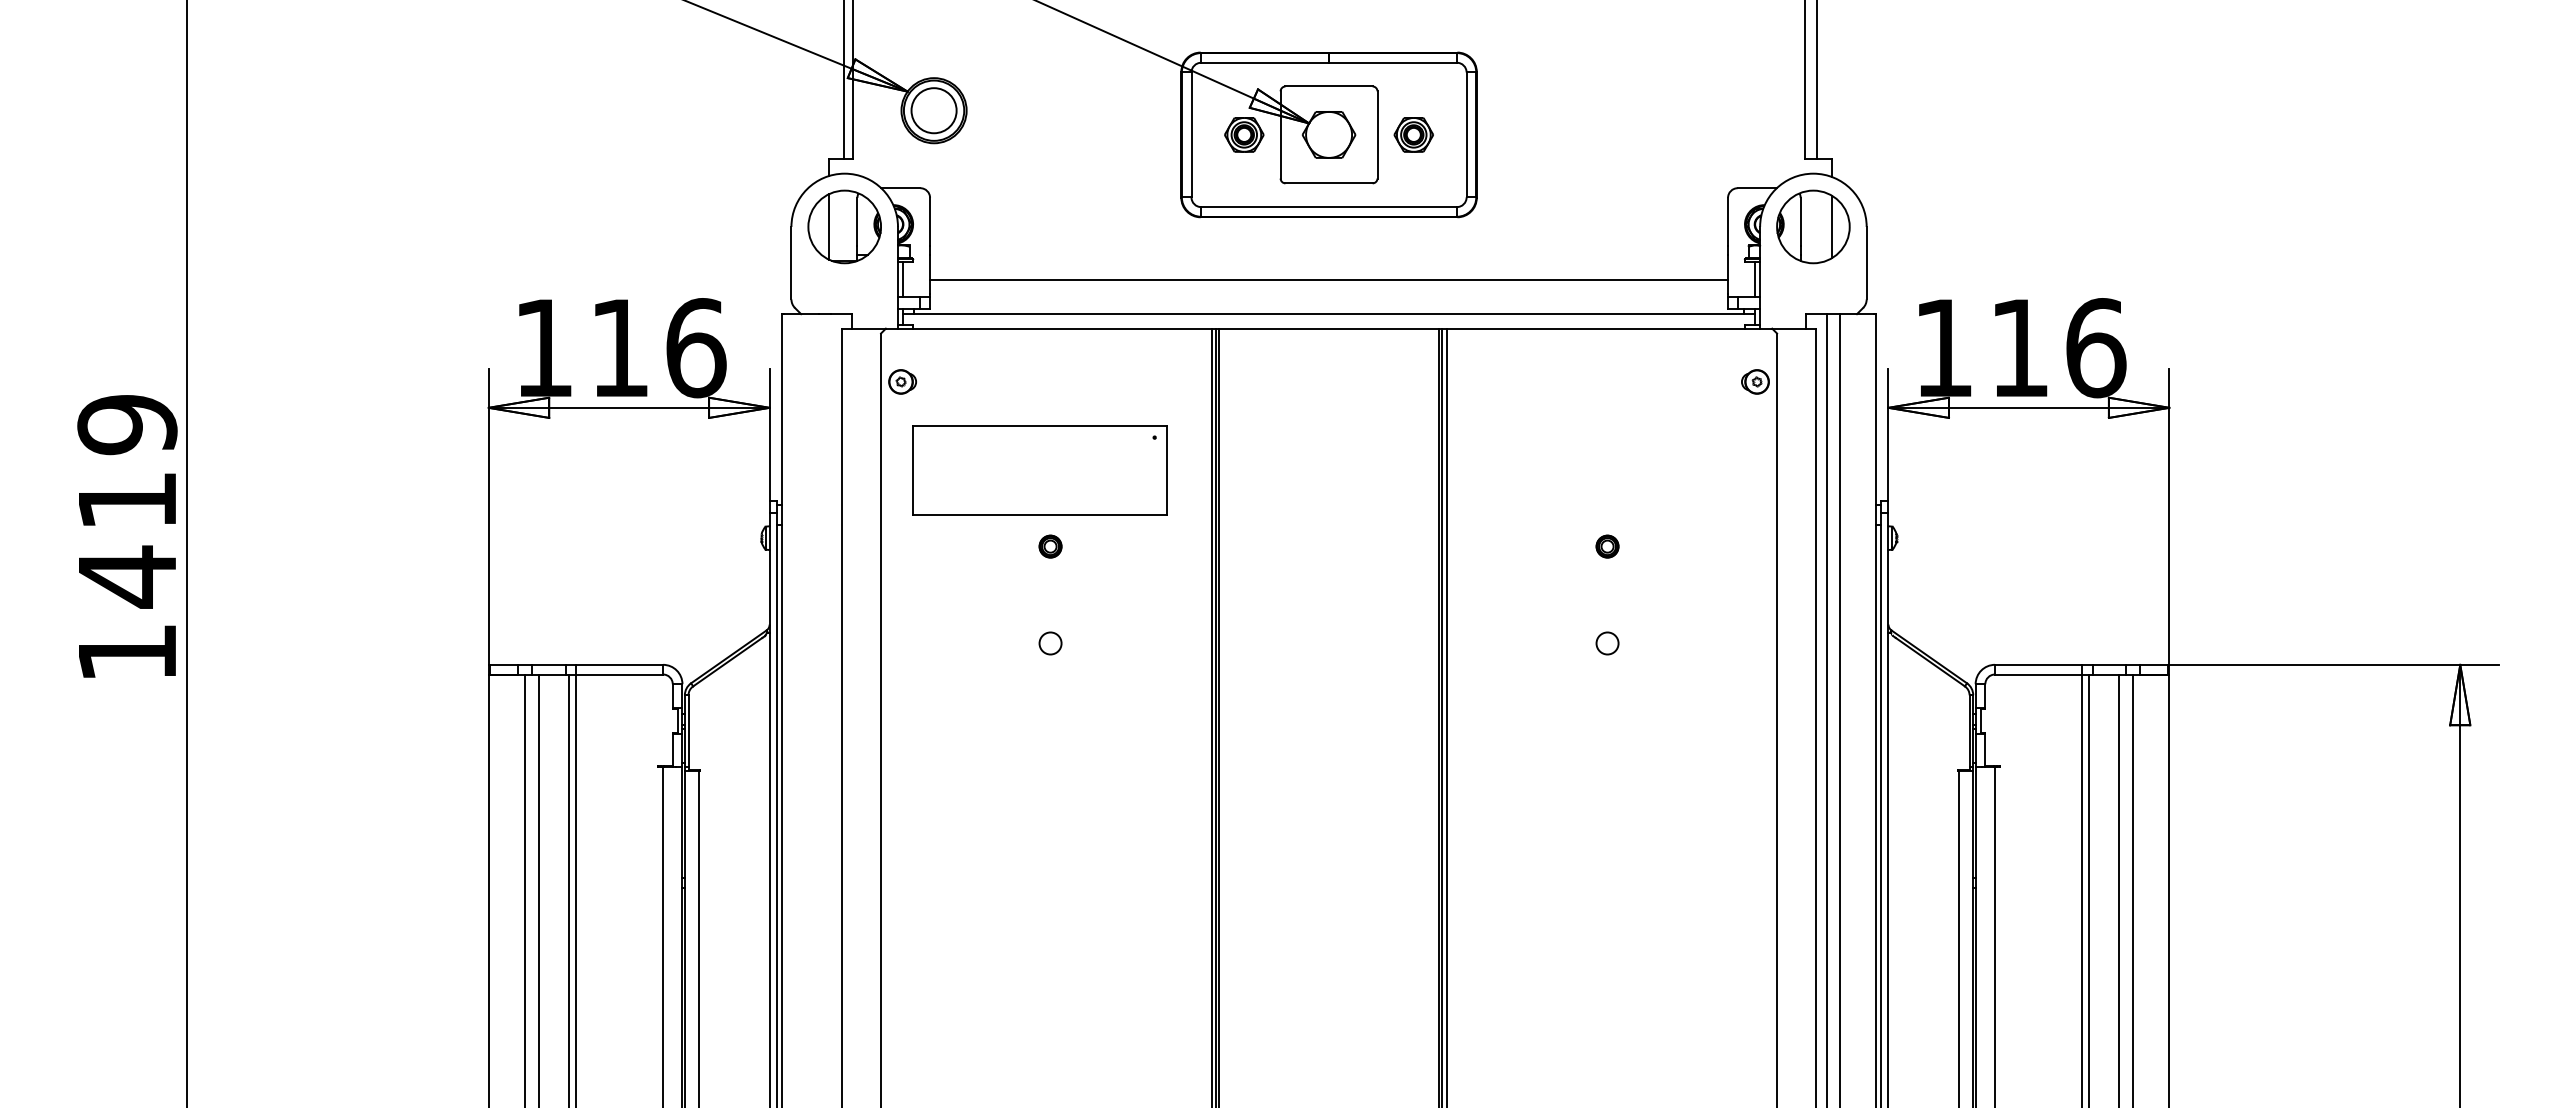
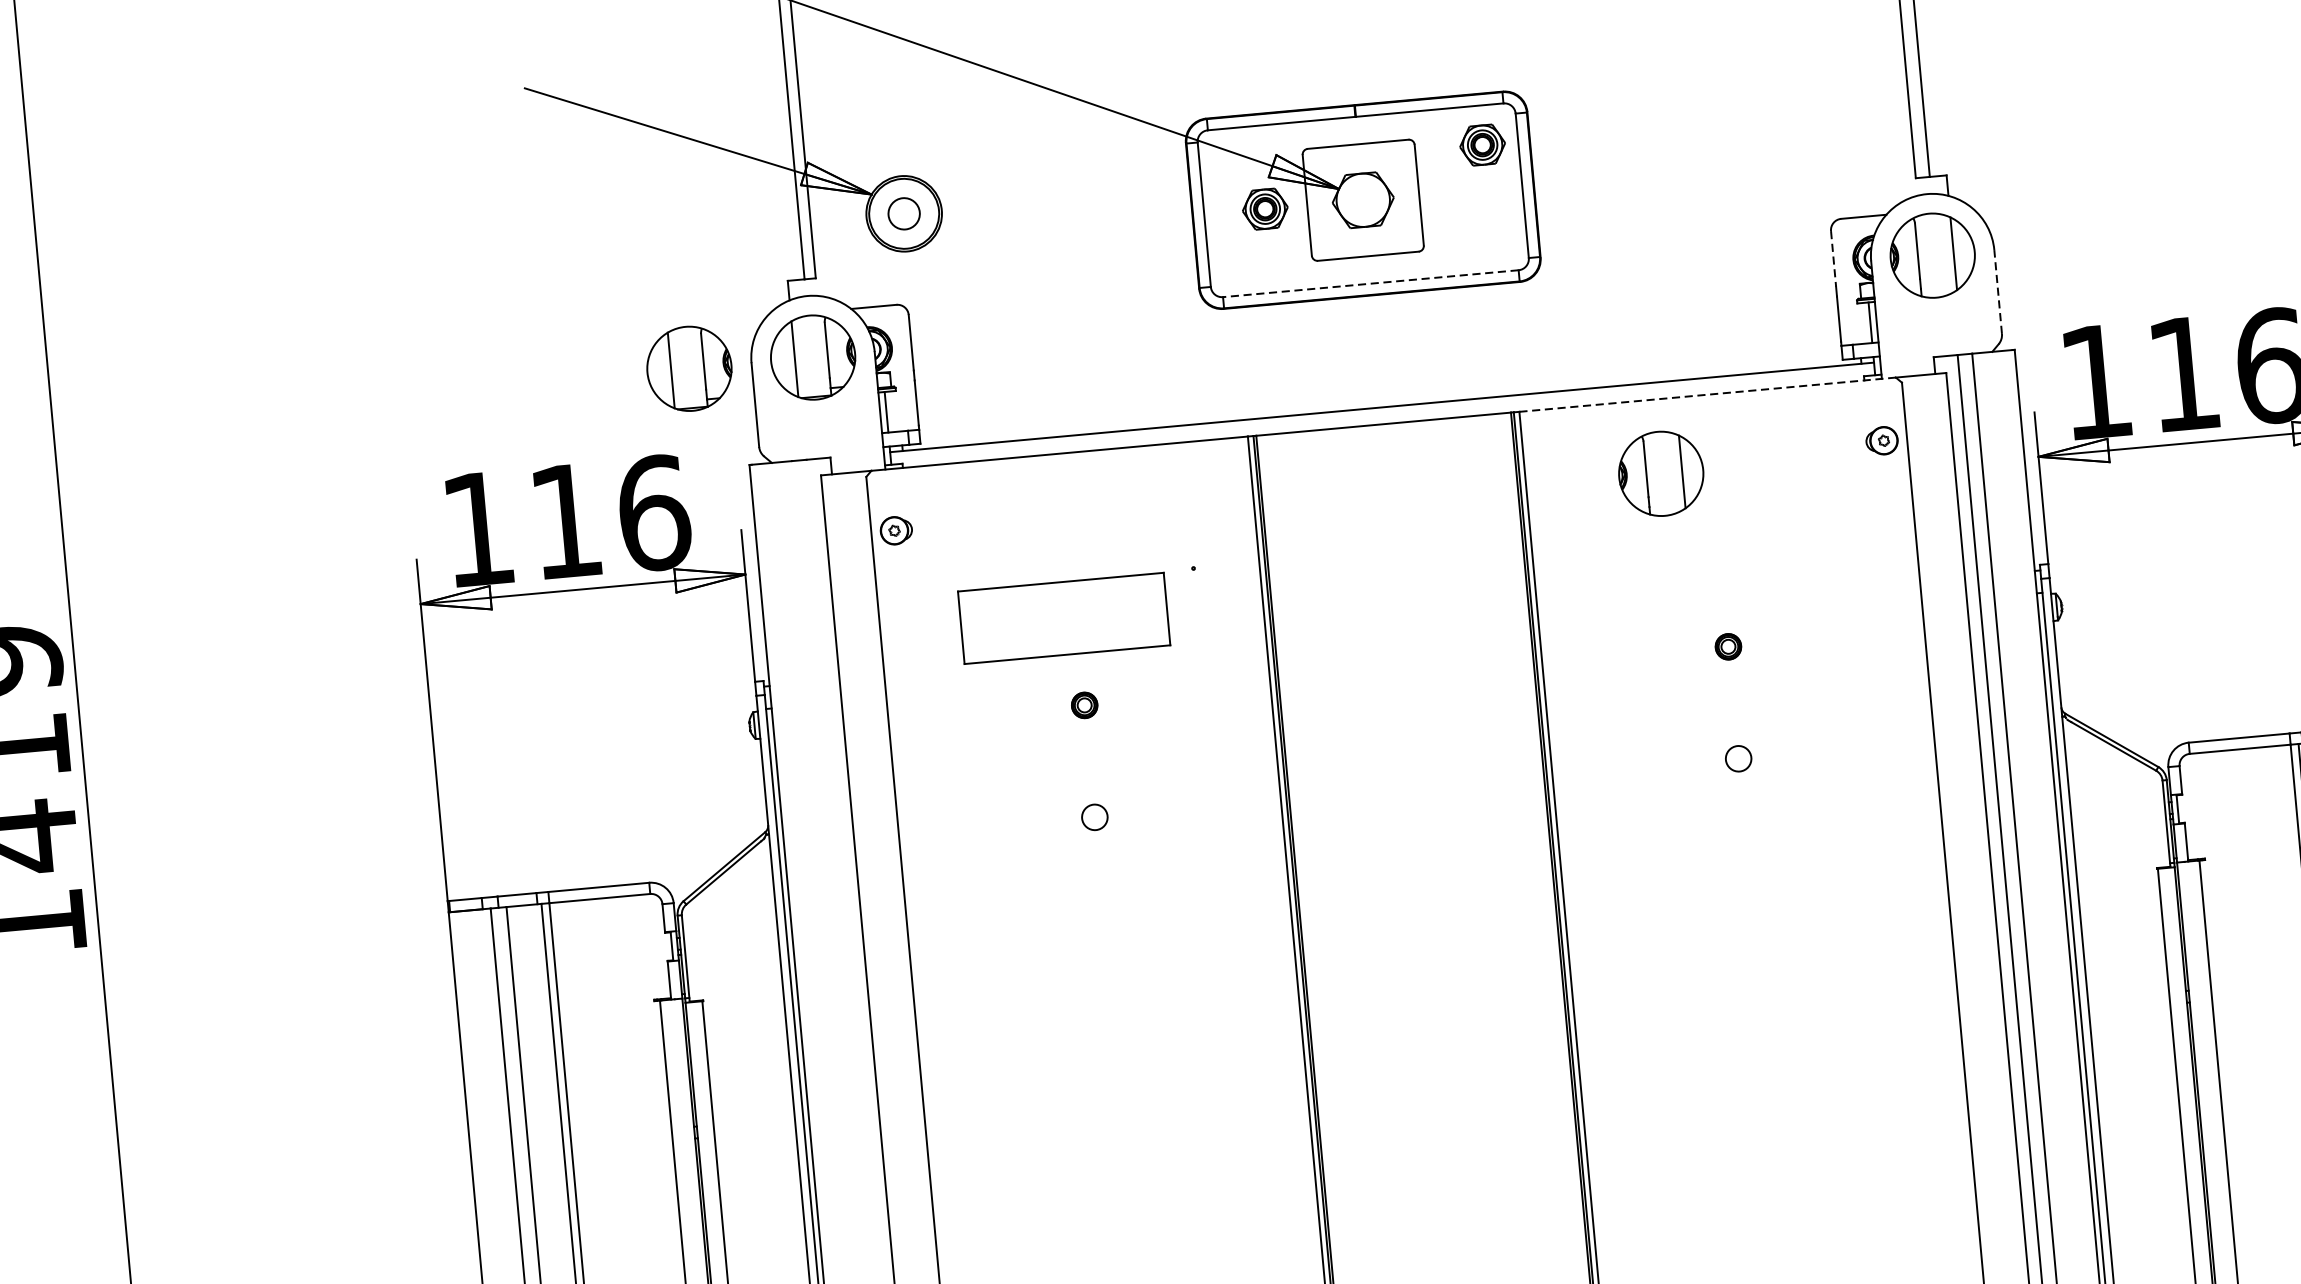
circle: (933, 110) -> (903, 213), size x0.6
part: (1413, 134) -> (1482, 144), moved
line: (1329, 207) -> (1371, 284), solid -> dashed
line: (1728, 222) -> (1834, 259), solid -> dashed
part: (737, 226) -> (689, 368), added
line: (1866, 262) -> (1997, 291), solid -> dashed
line: (1329, 280) -> (1379, 368), removed
line: (1609, 328) -> (1707, 394), solid -> dashed
part: (1563, 392) -> (1661, 473), added
part: (1039, 470) -> (1063, 618), size x0.7

